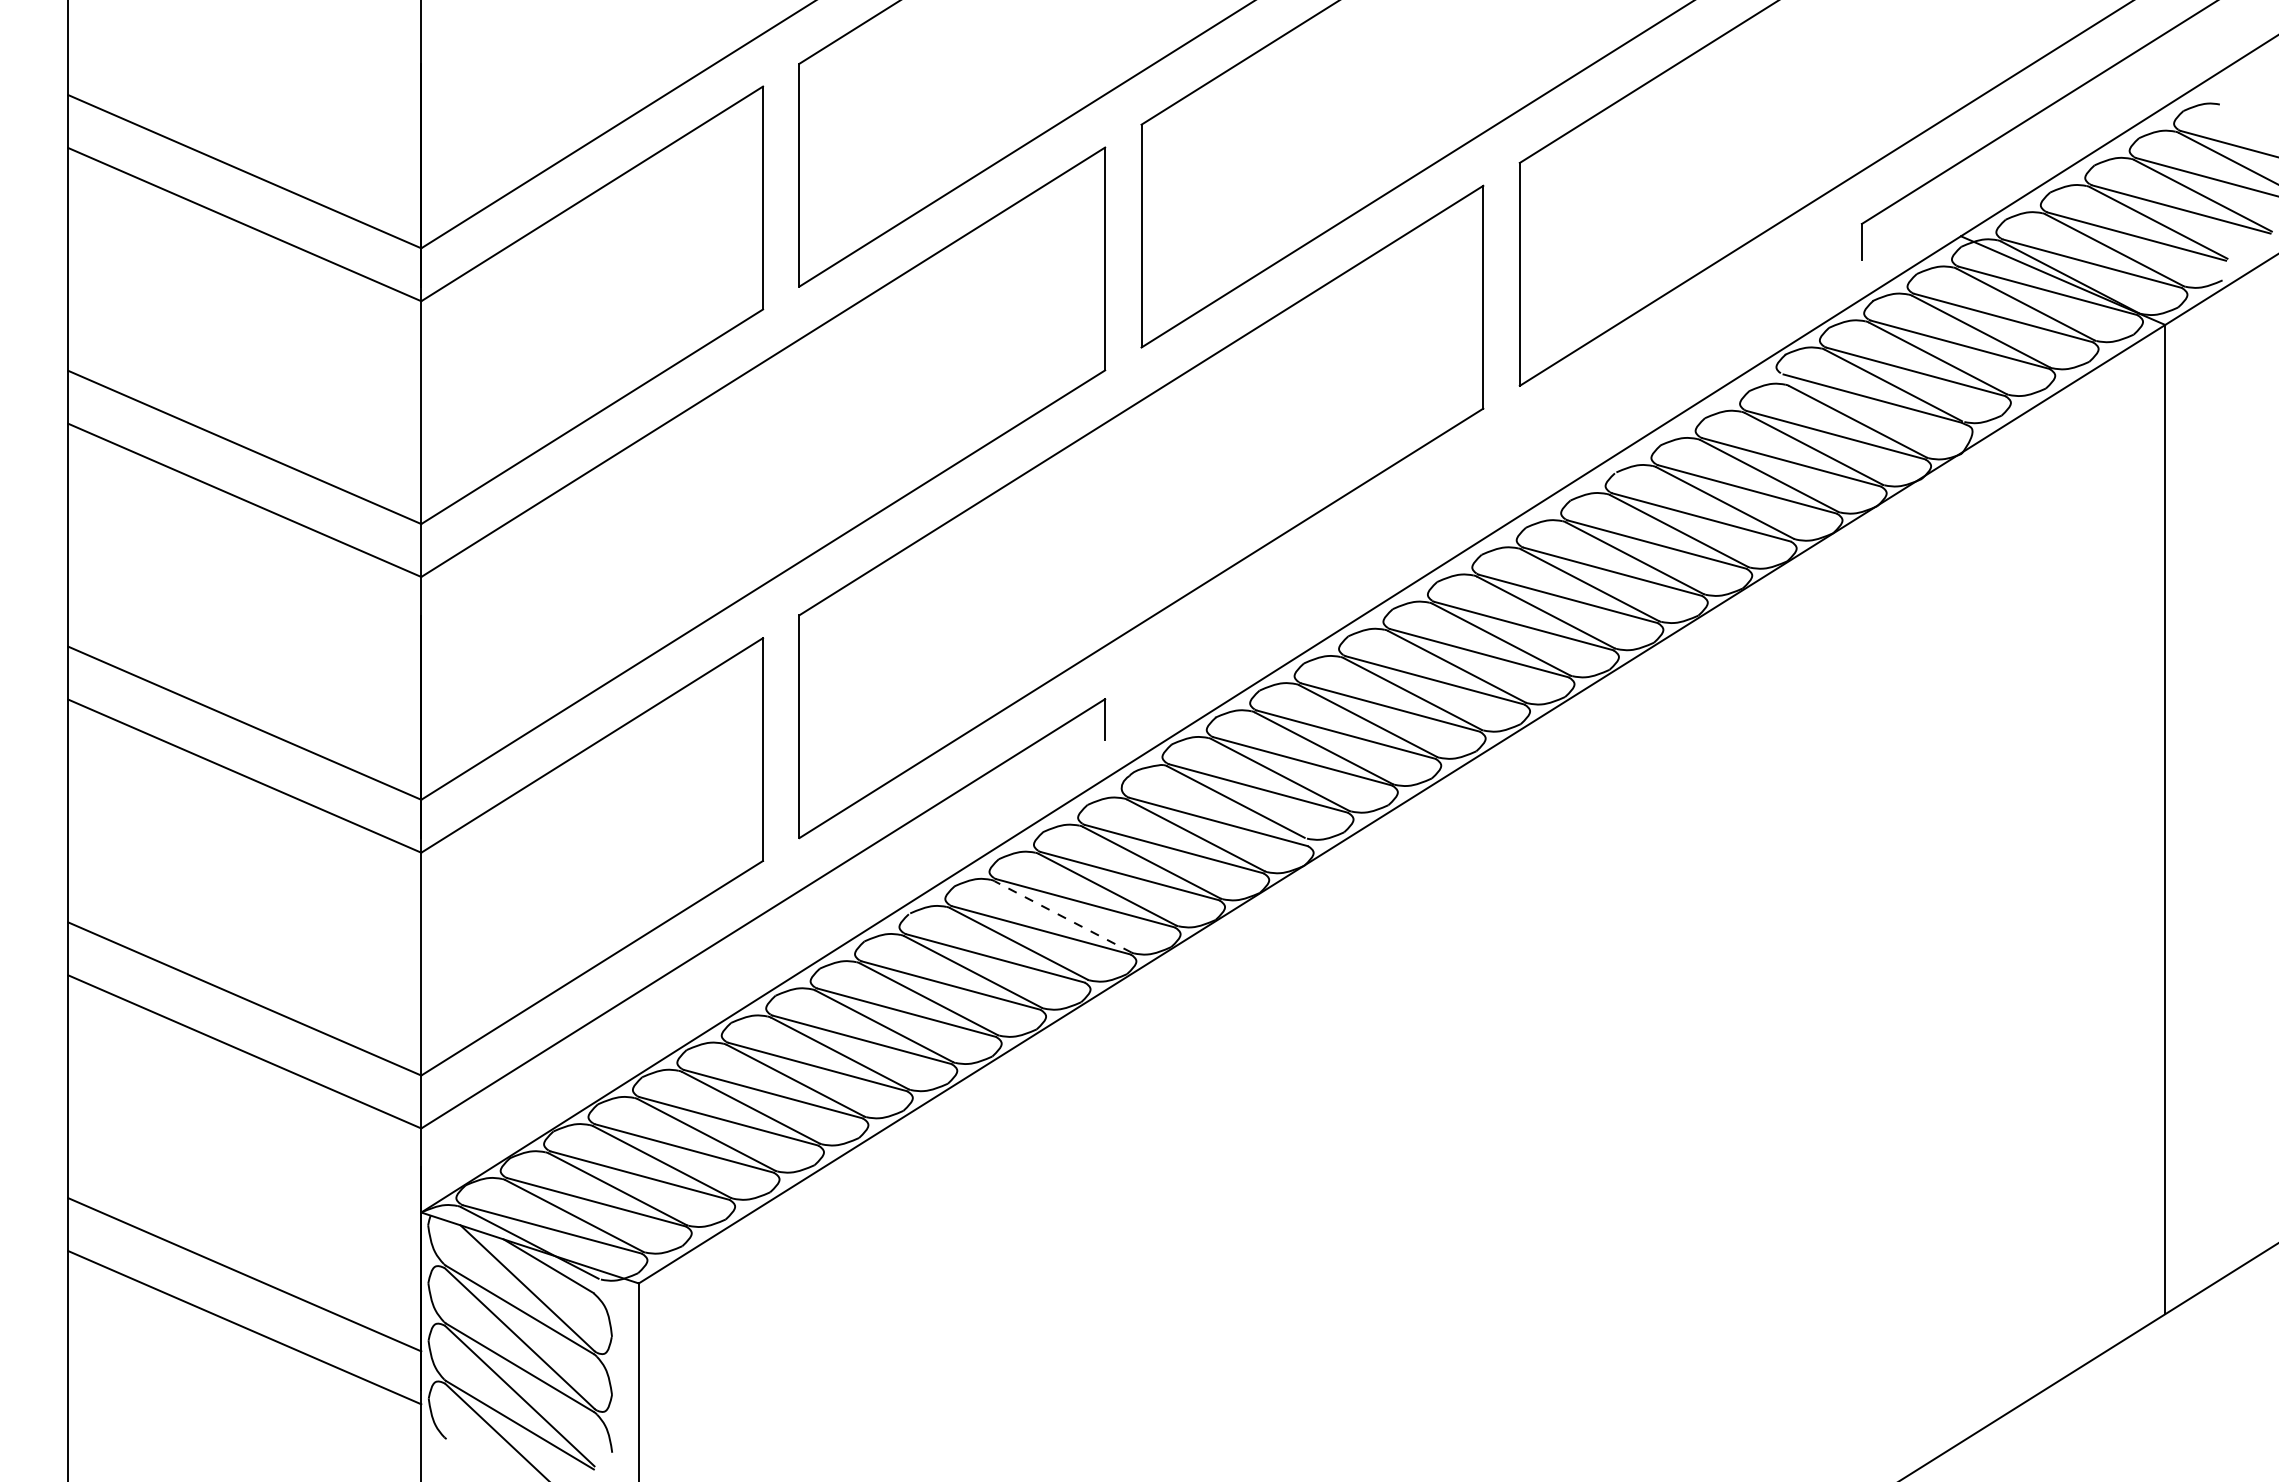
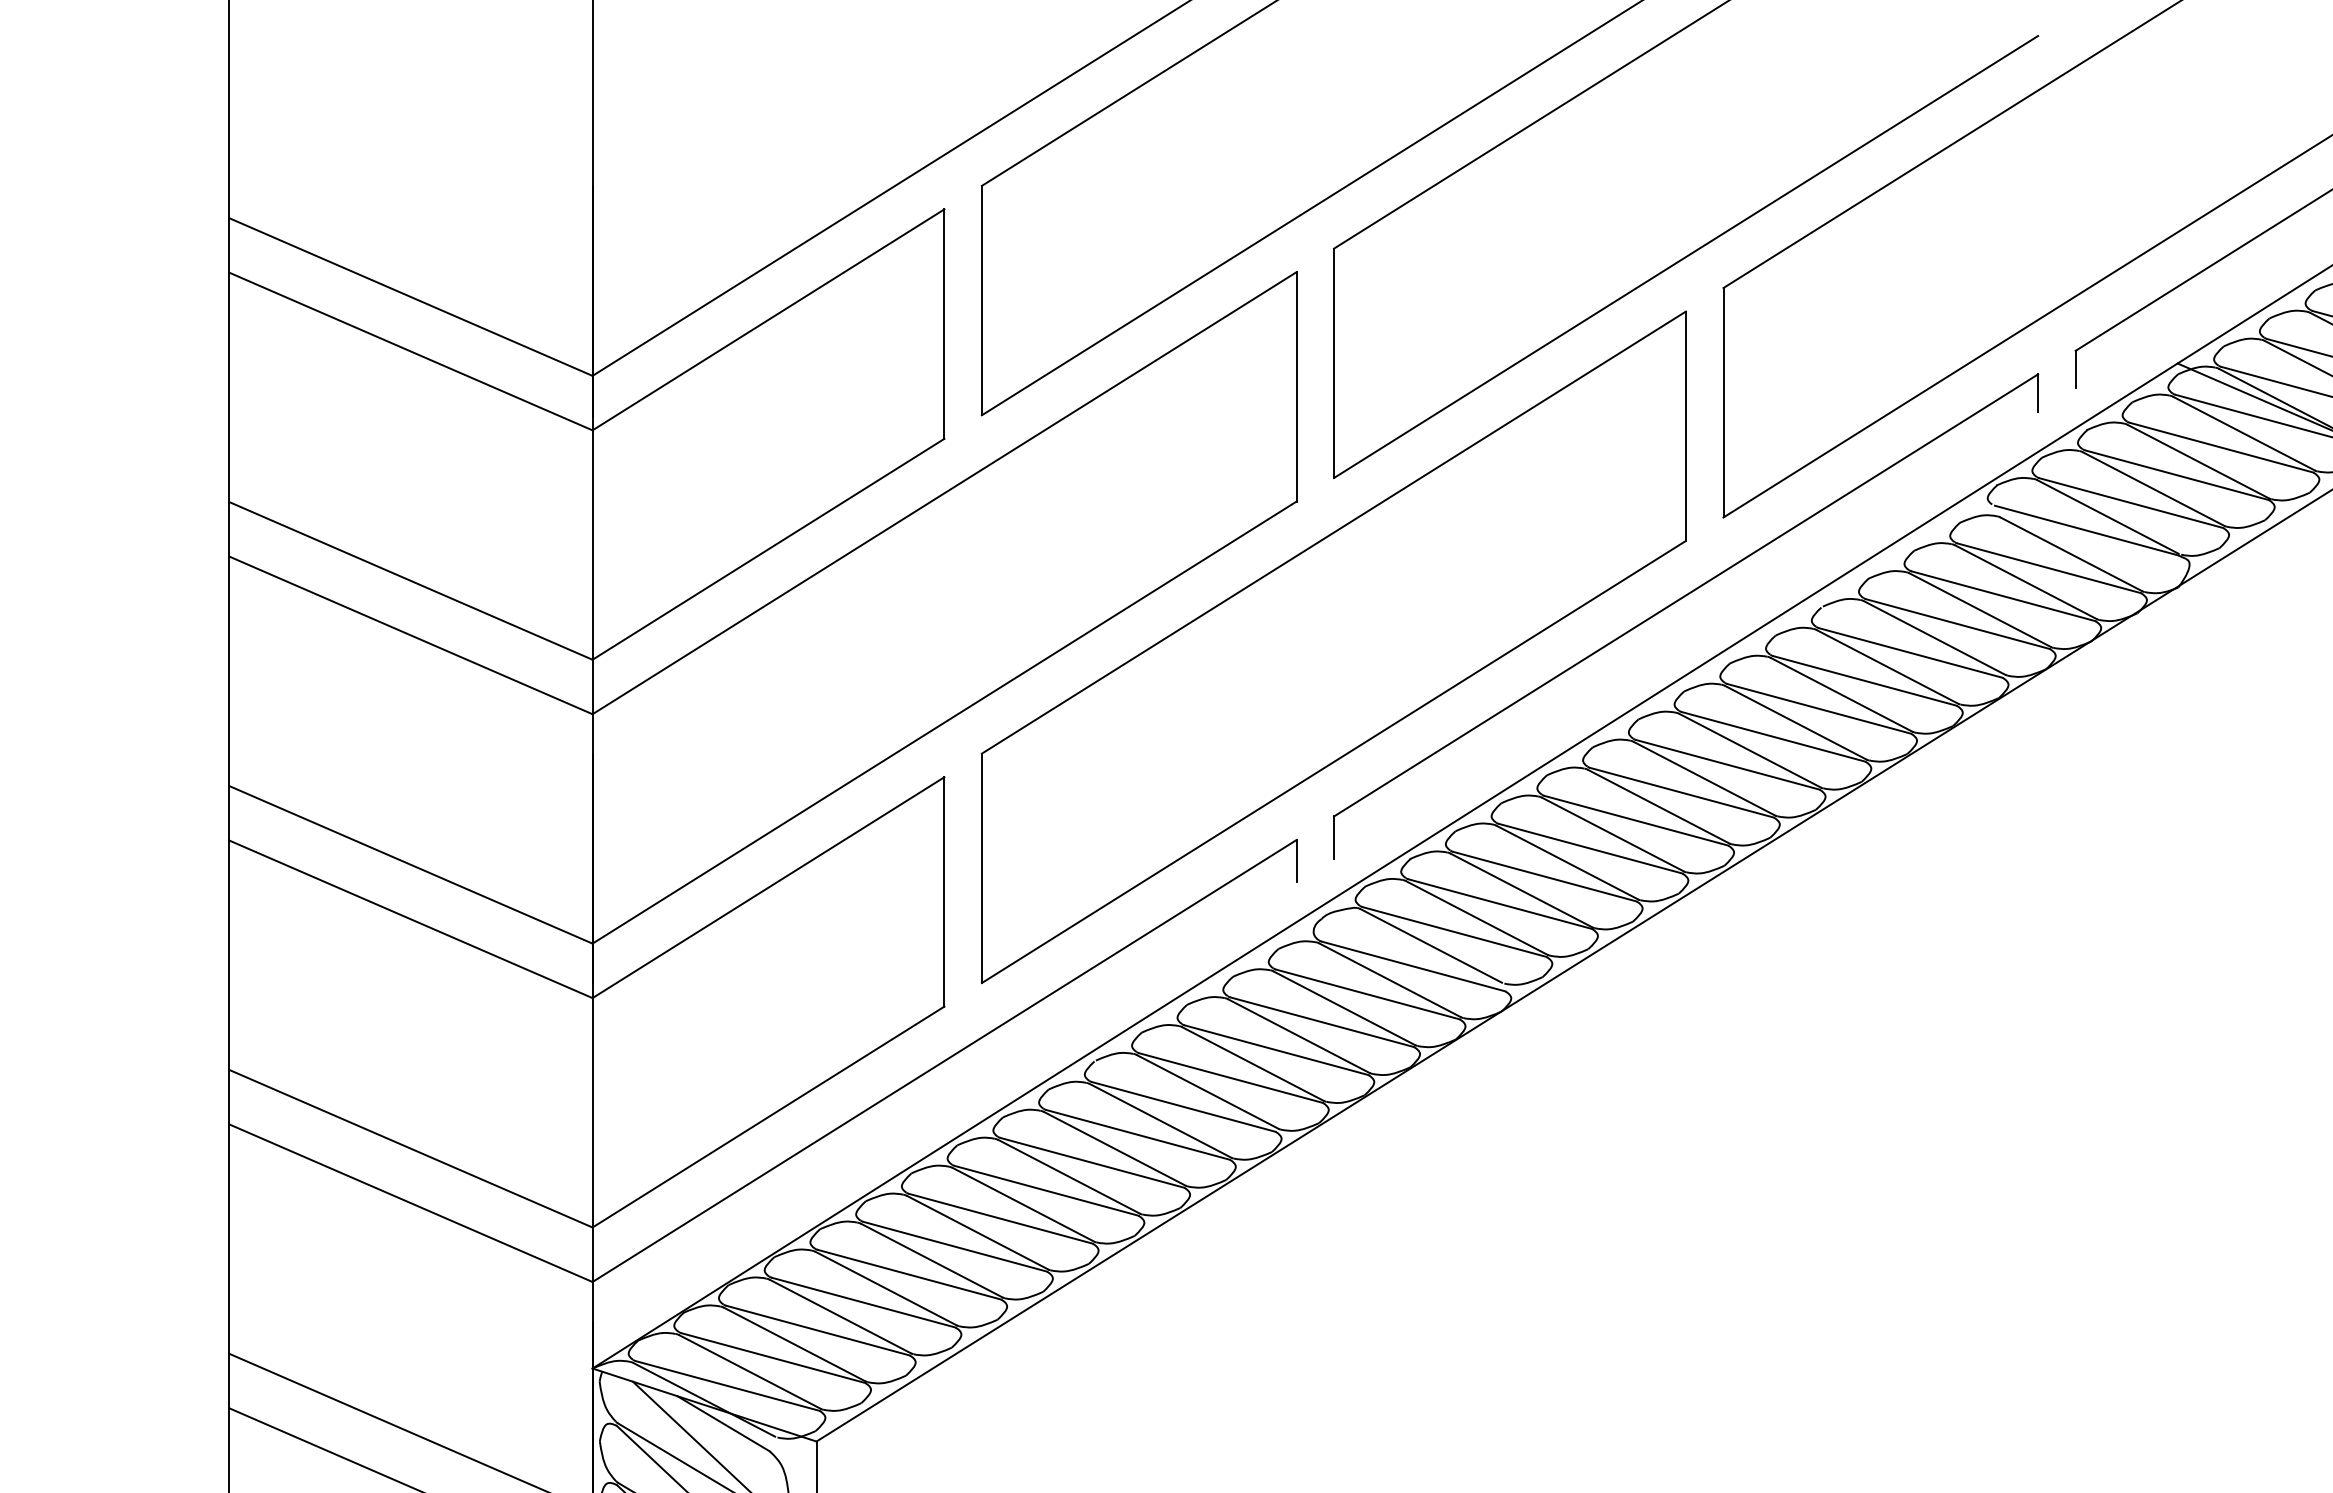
part: (1476, 467) -> (1678, 601), added
line: (1062, 916) -> (1252, 1063), dashed -> solid

